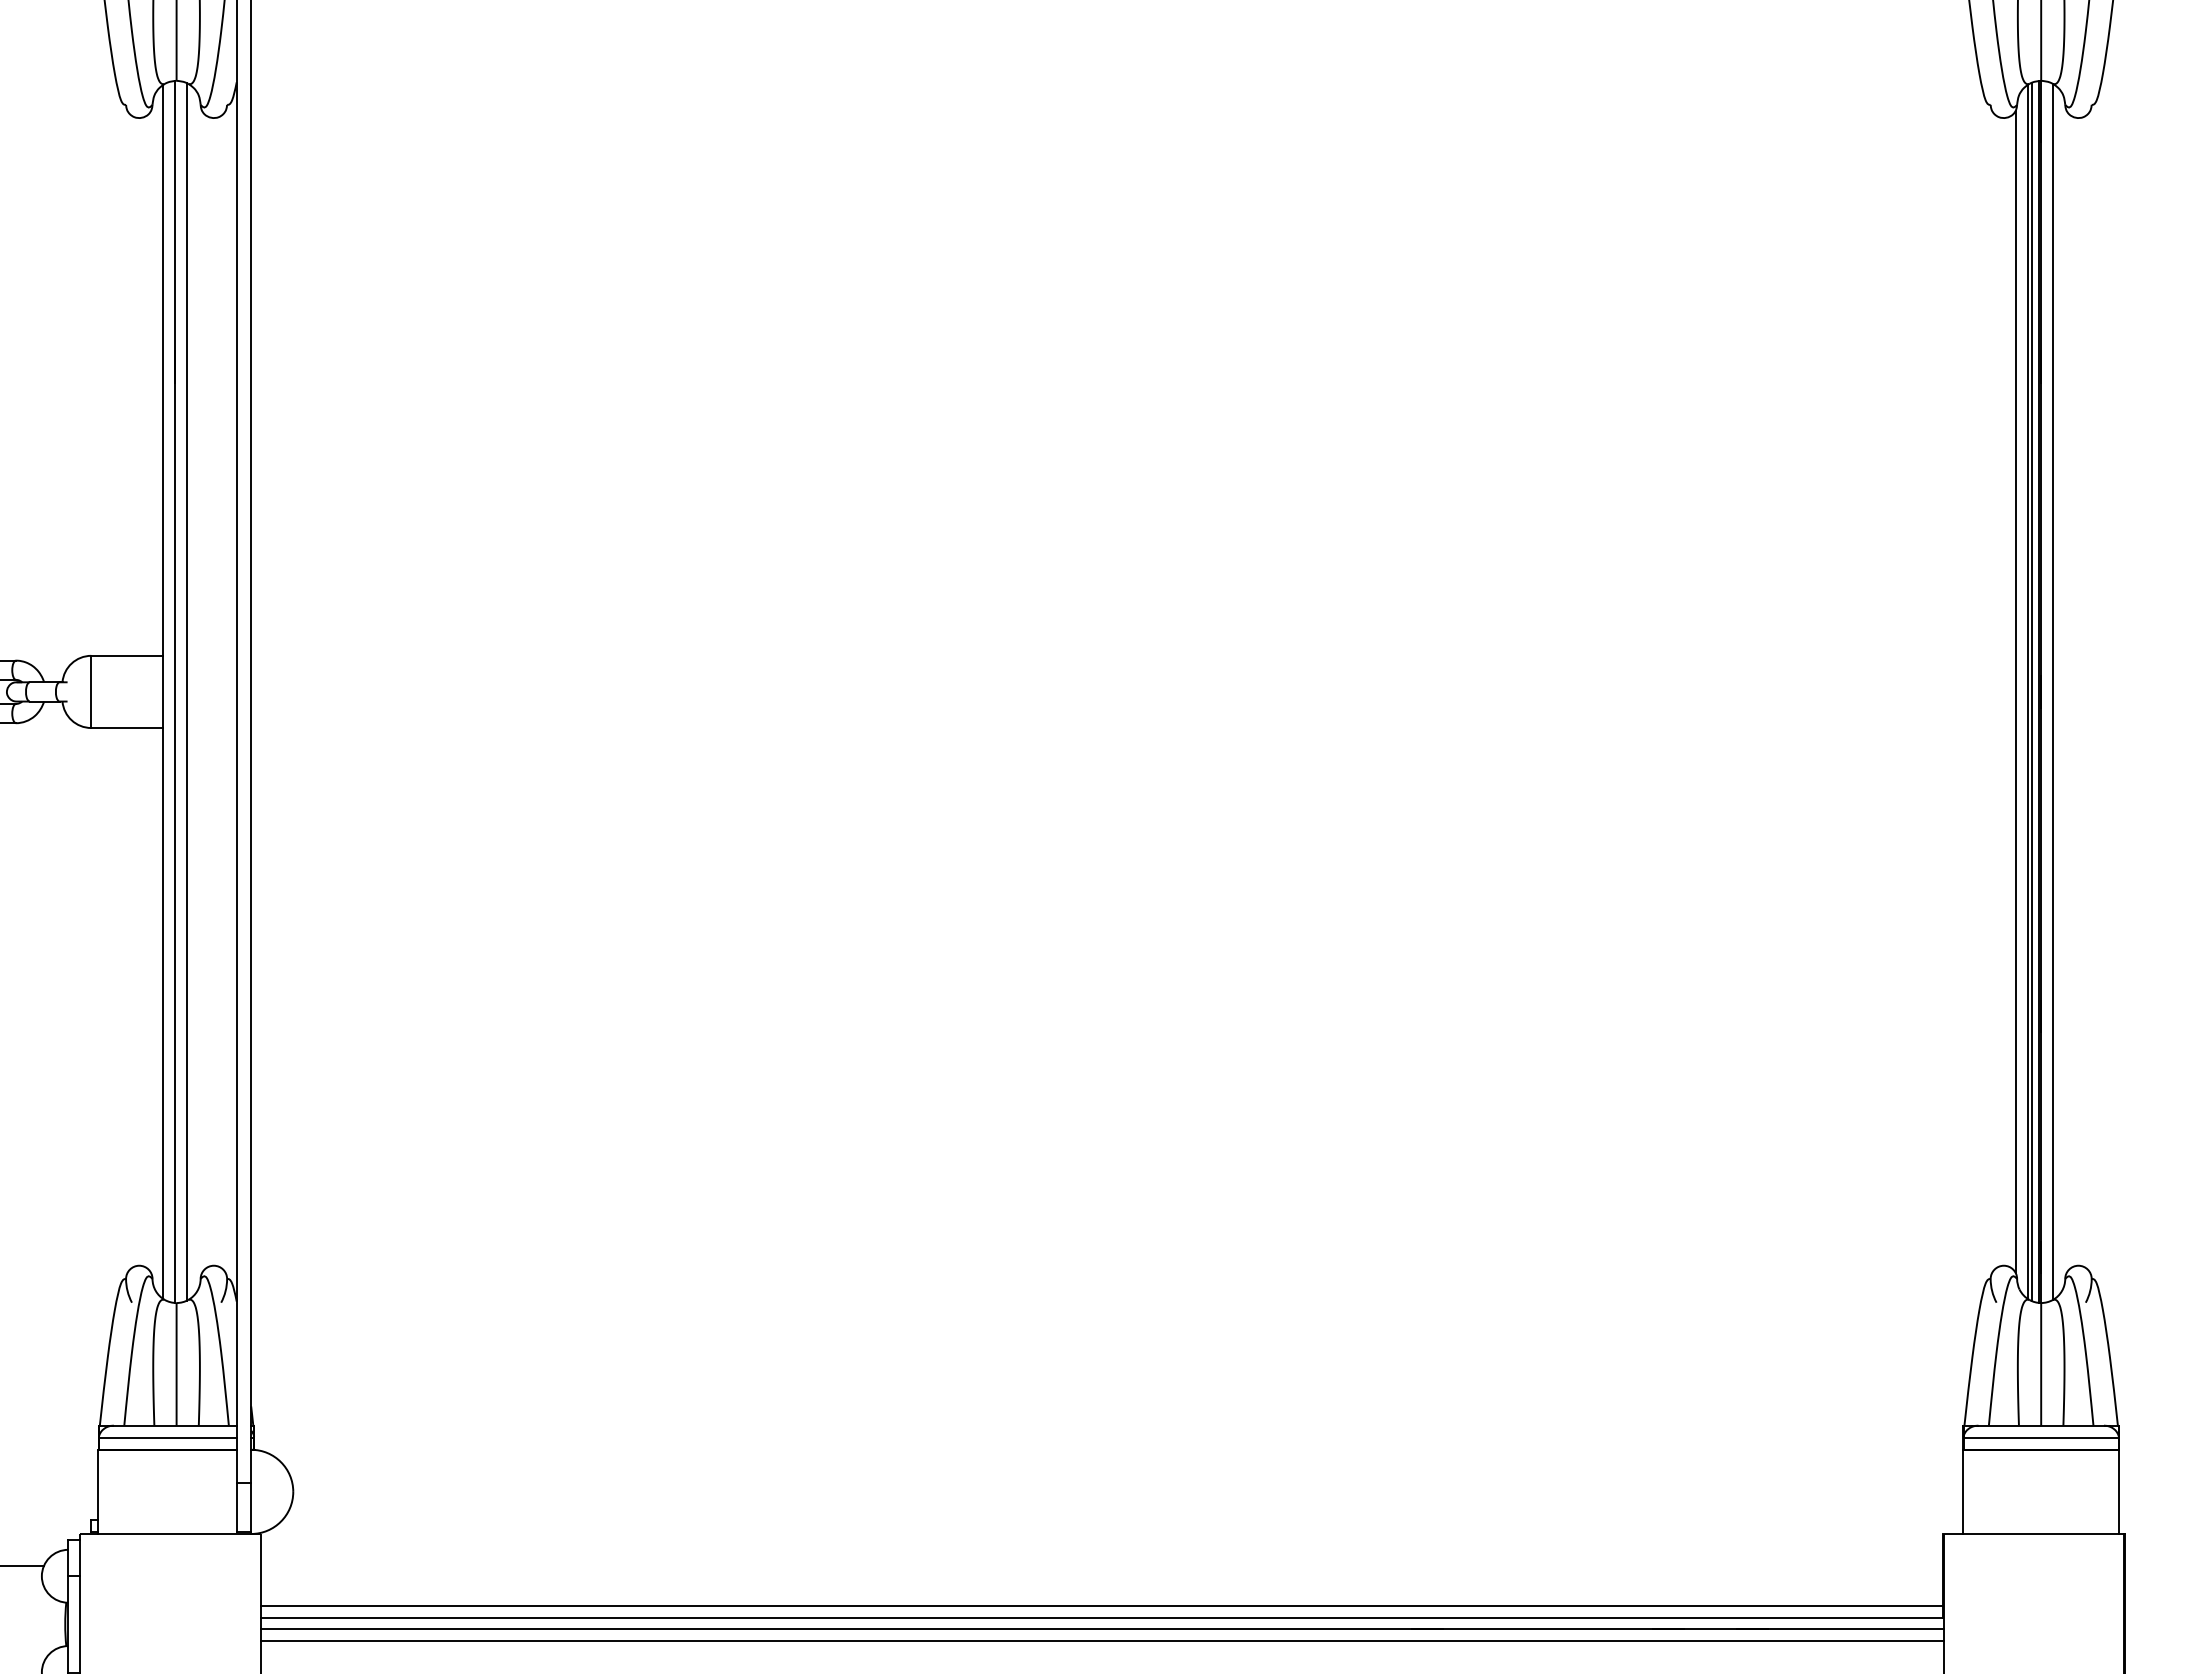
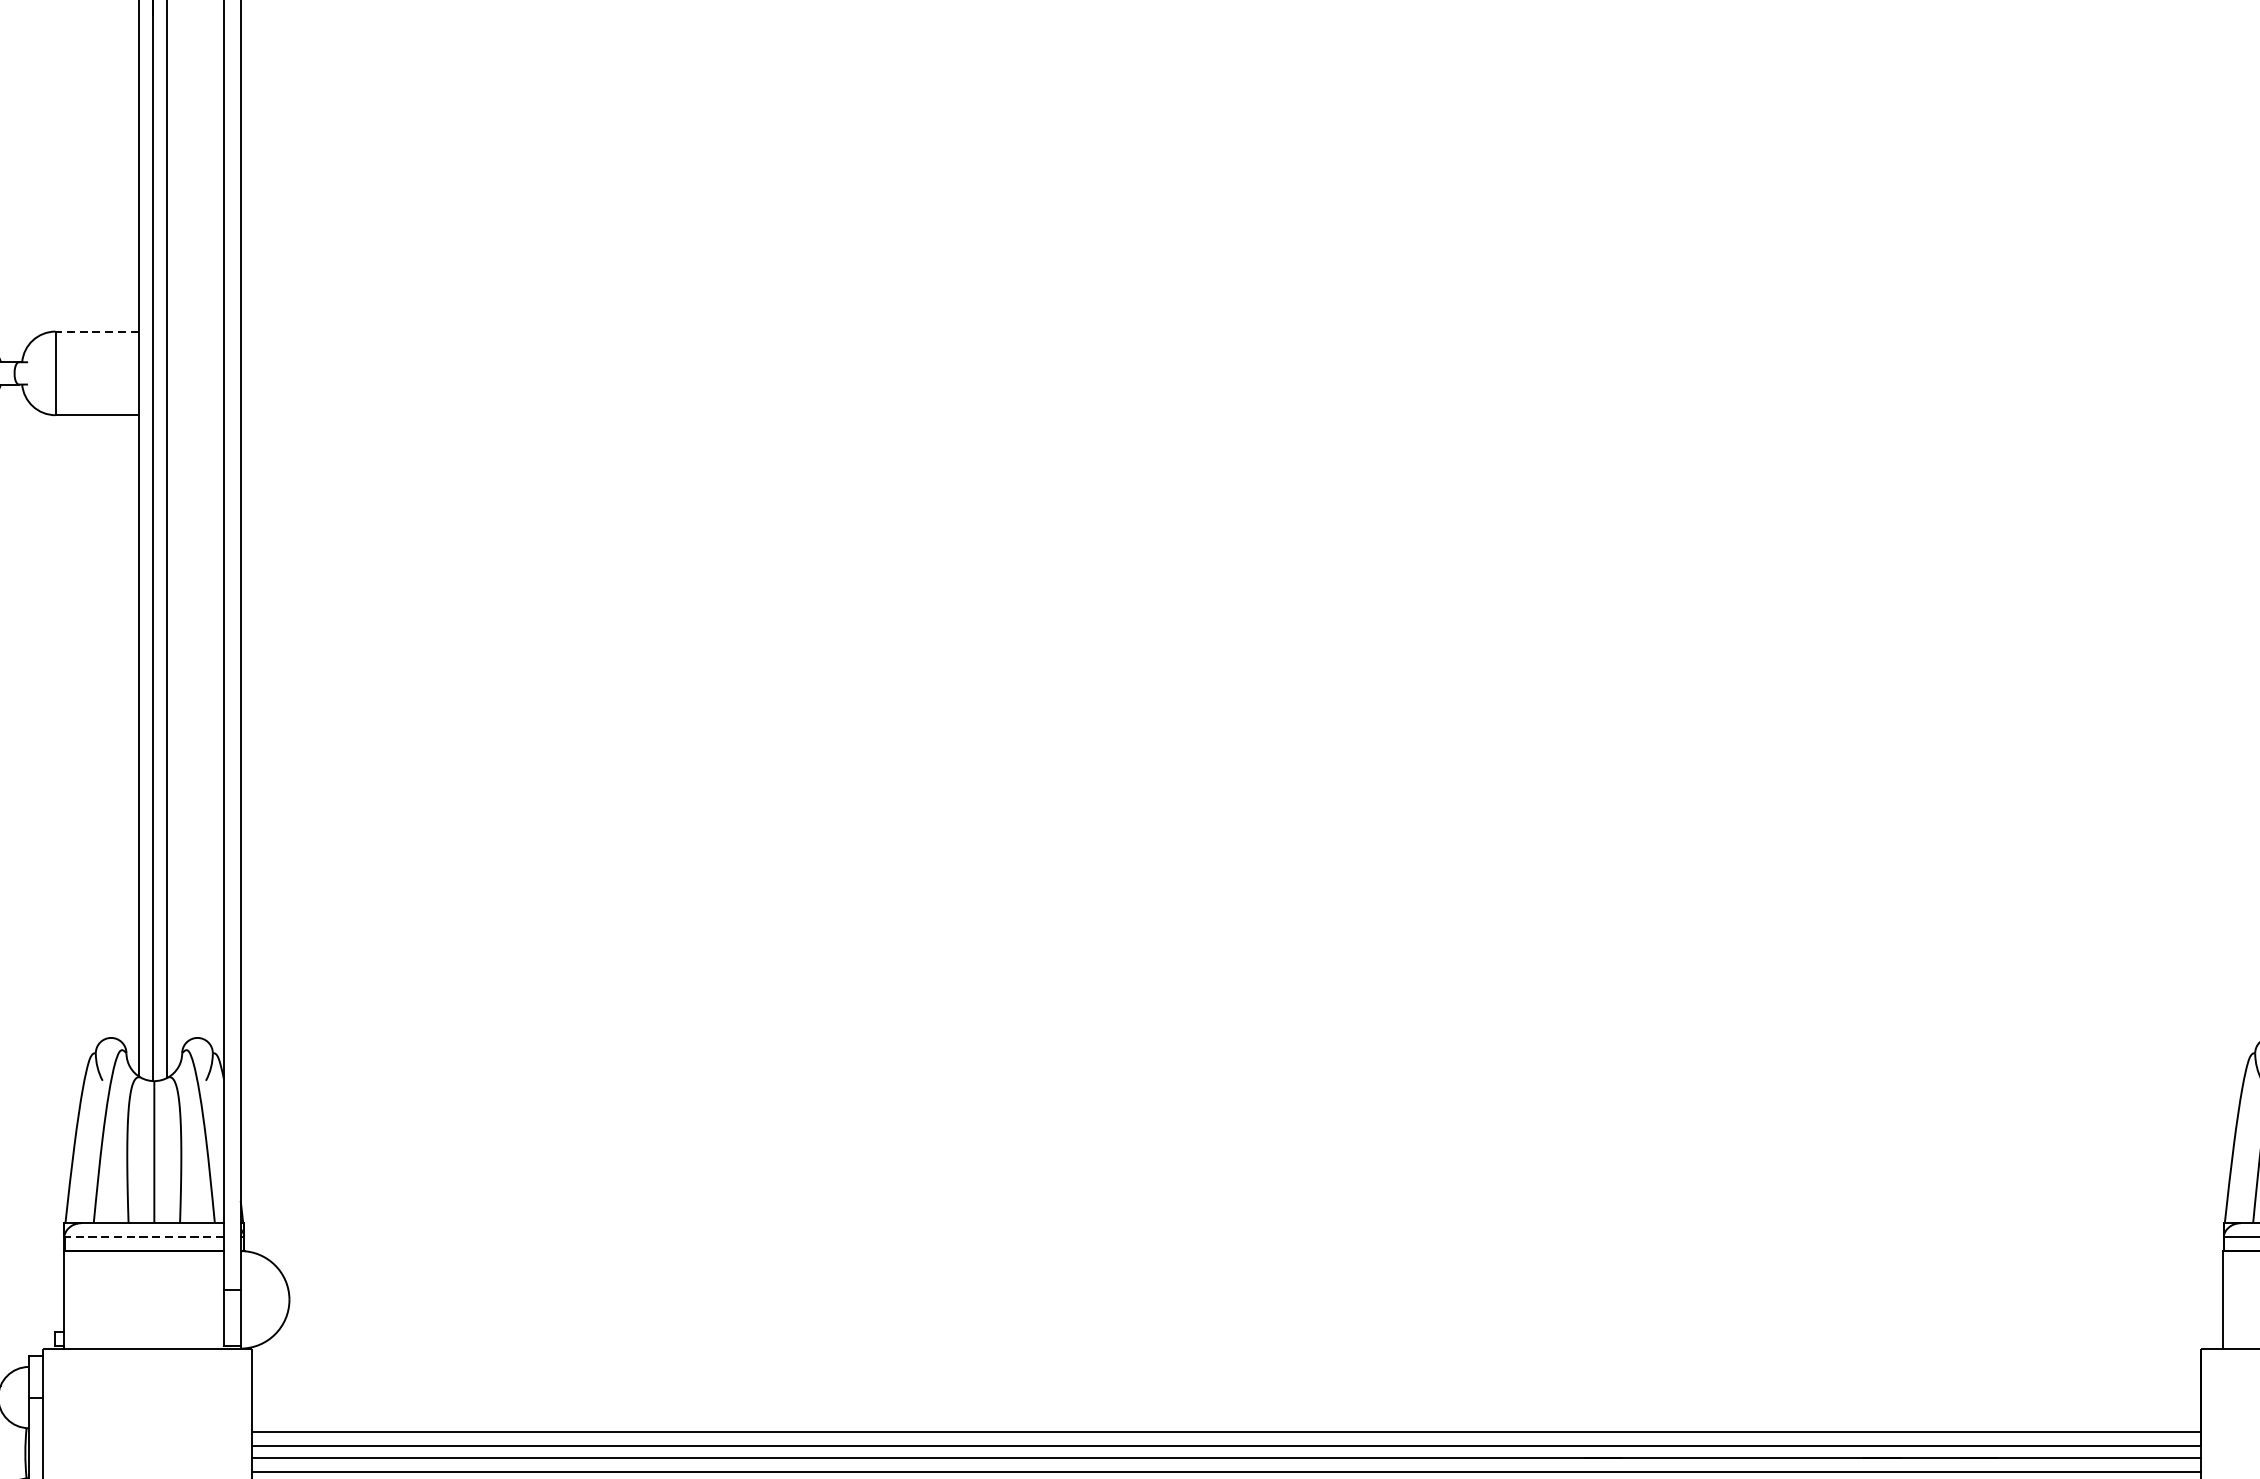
line: (127, 655) -> (97, 331), solid -> dashed
line: (167, 1437) -> (143, 1236), solid -> dashed

